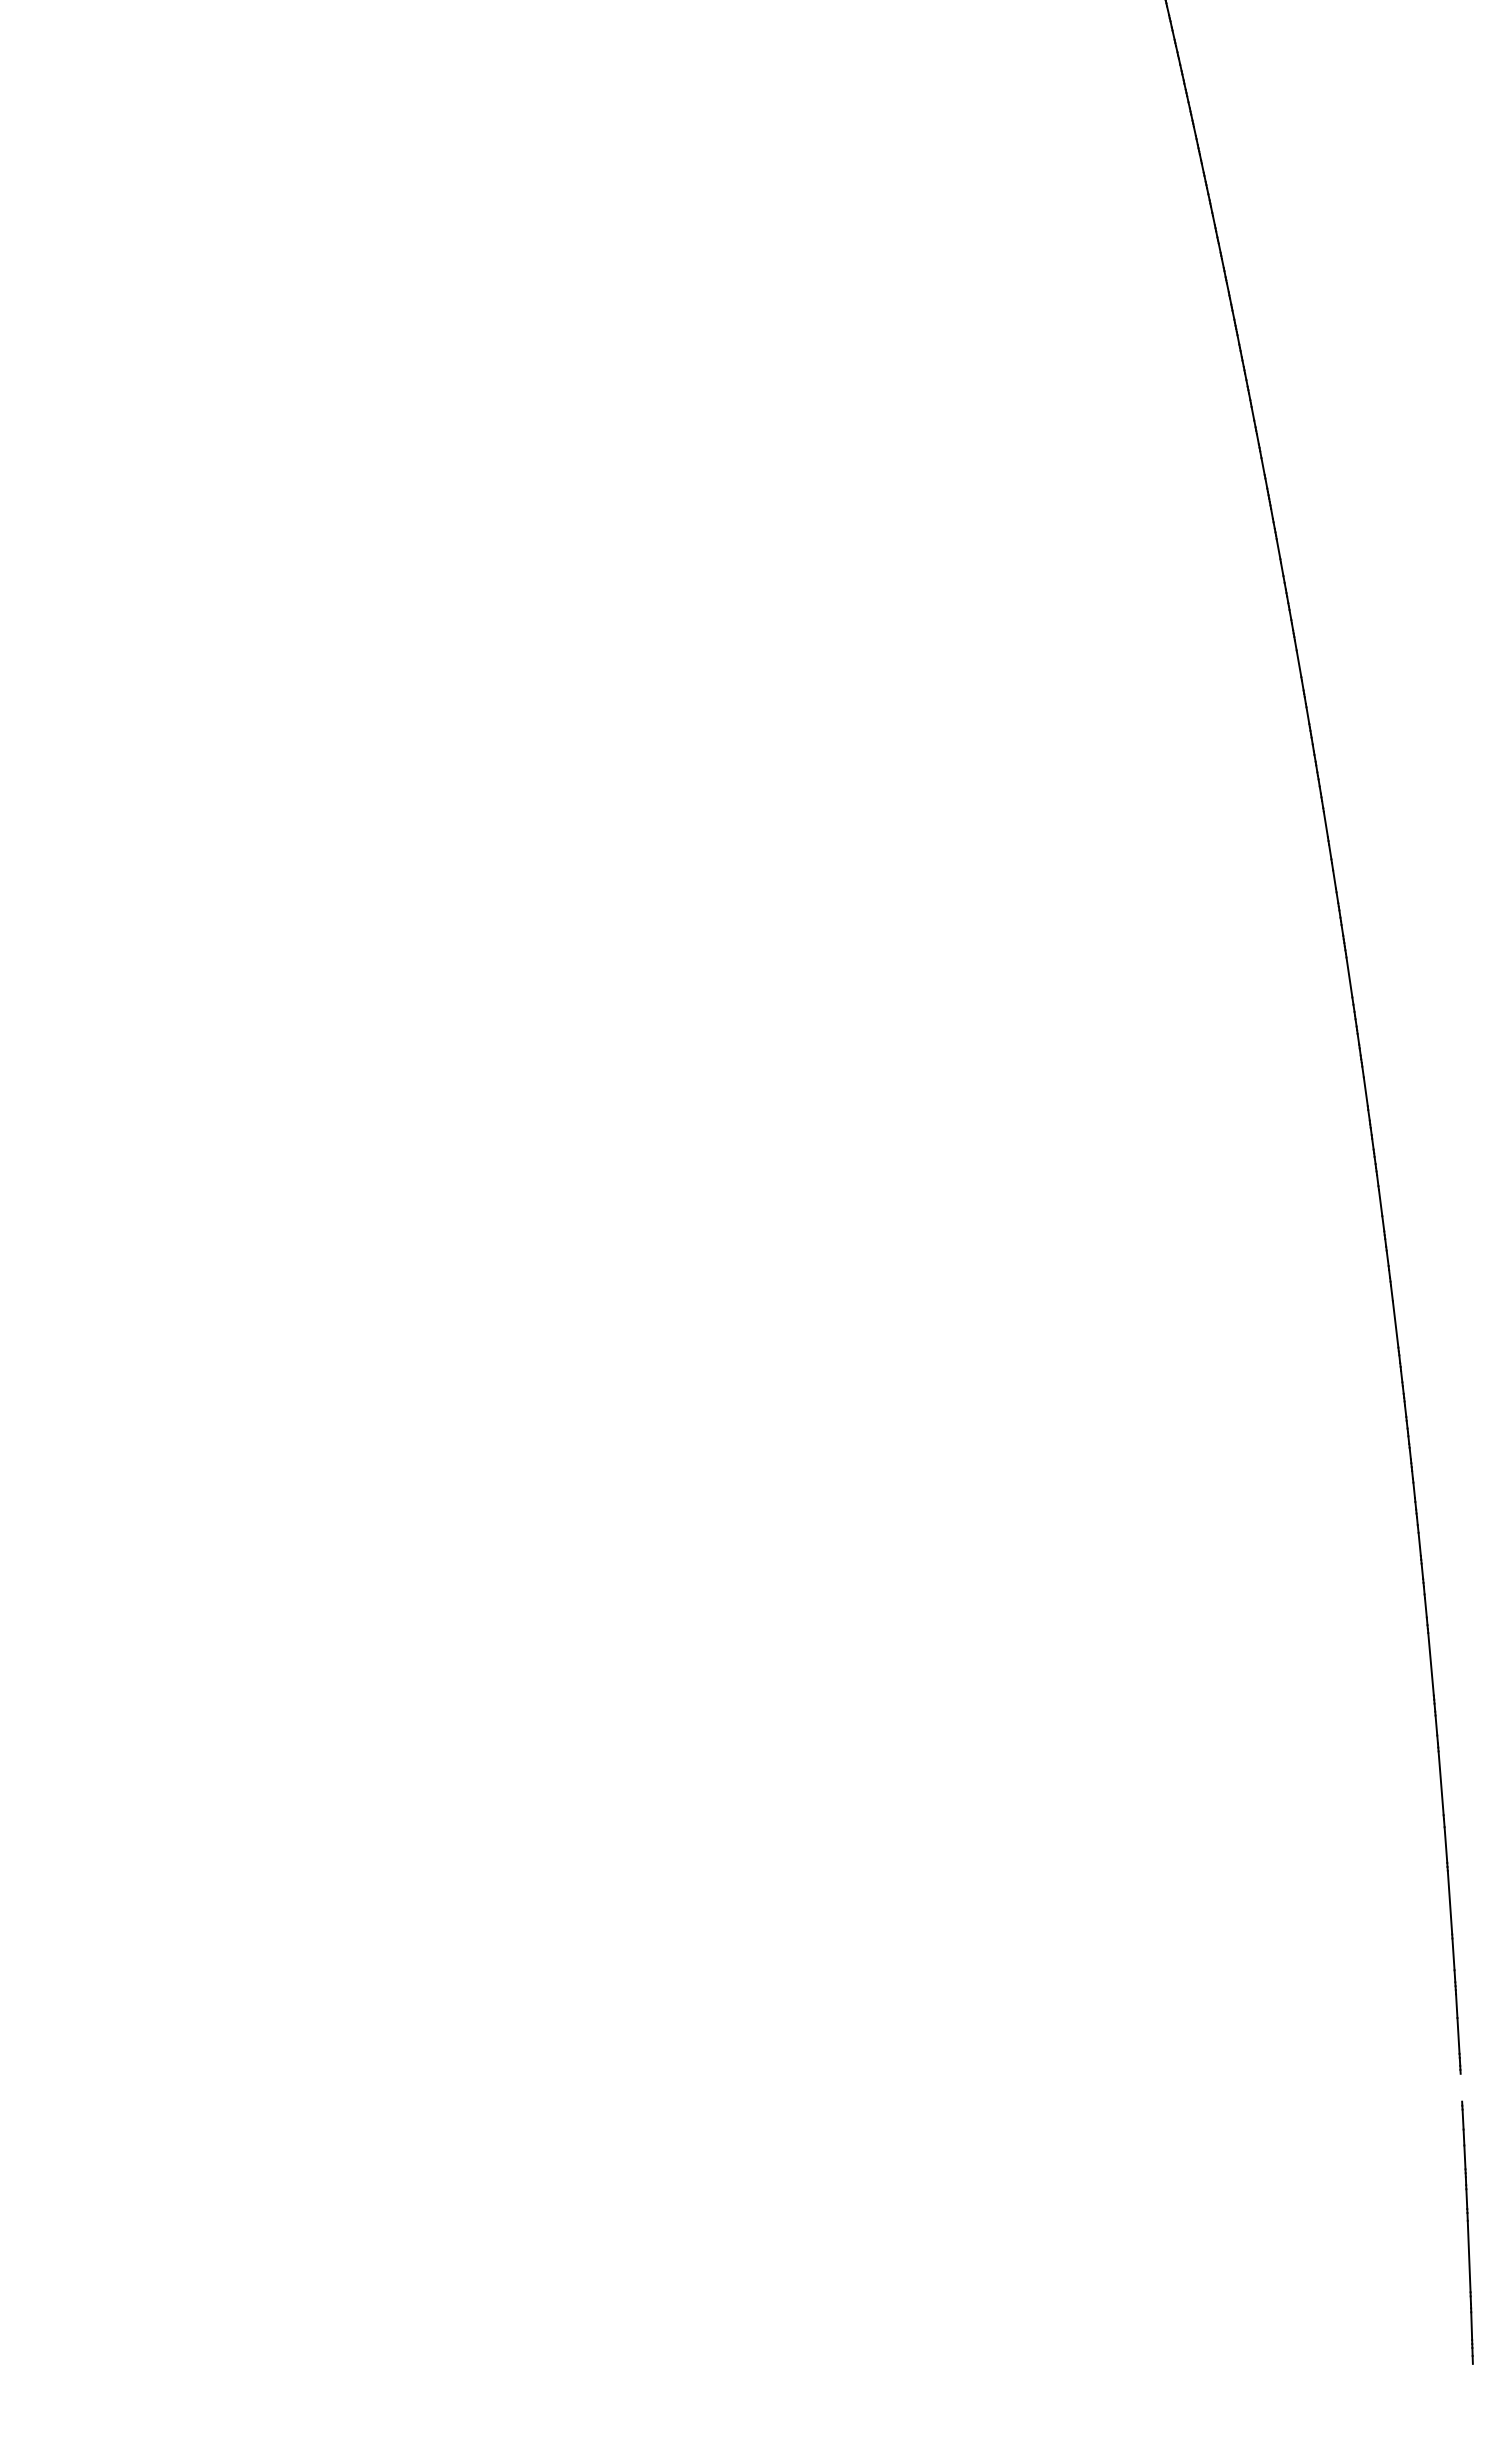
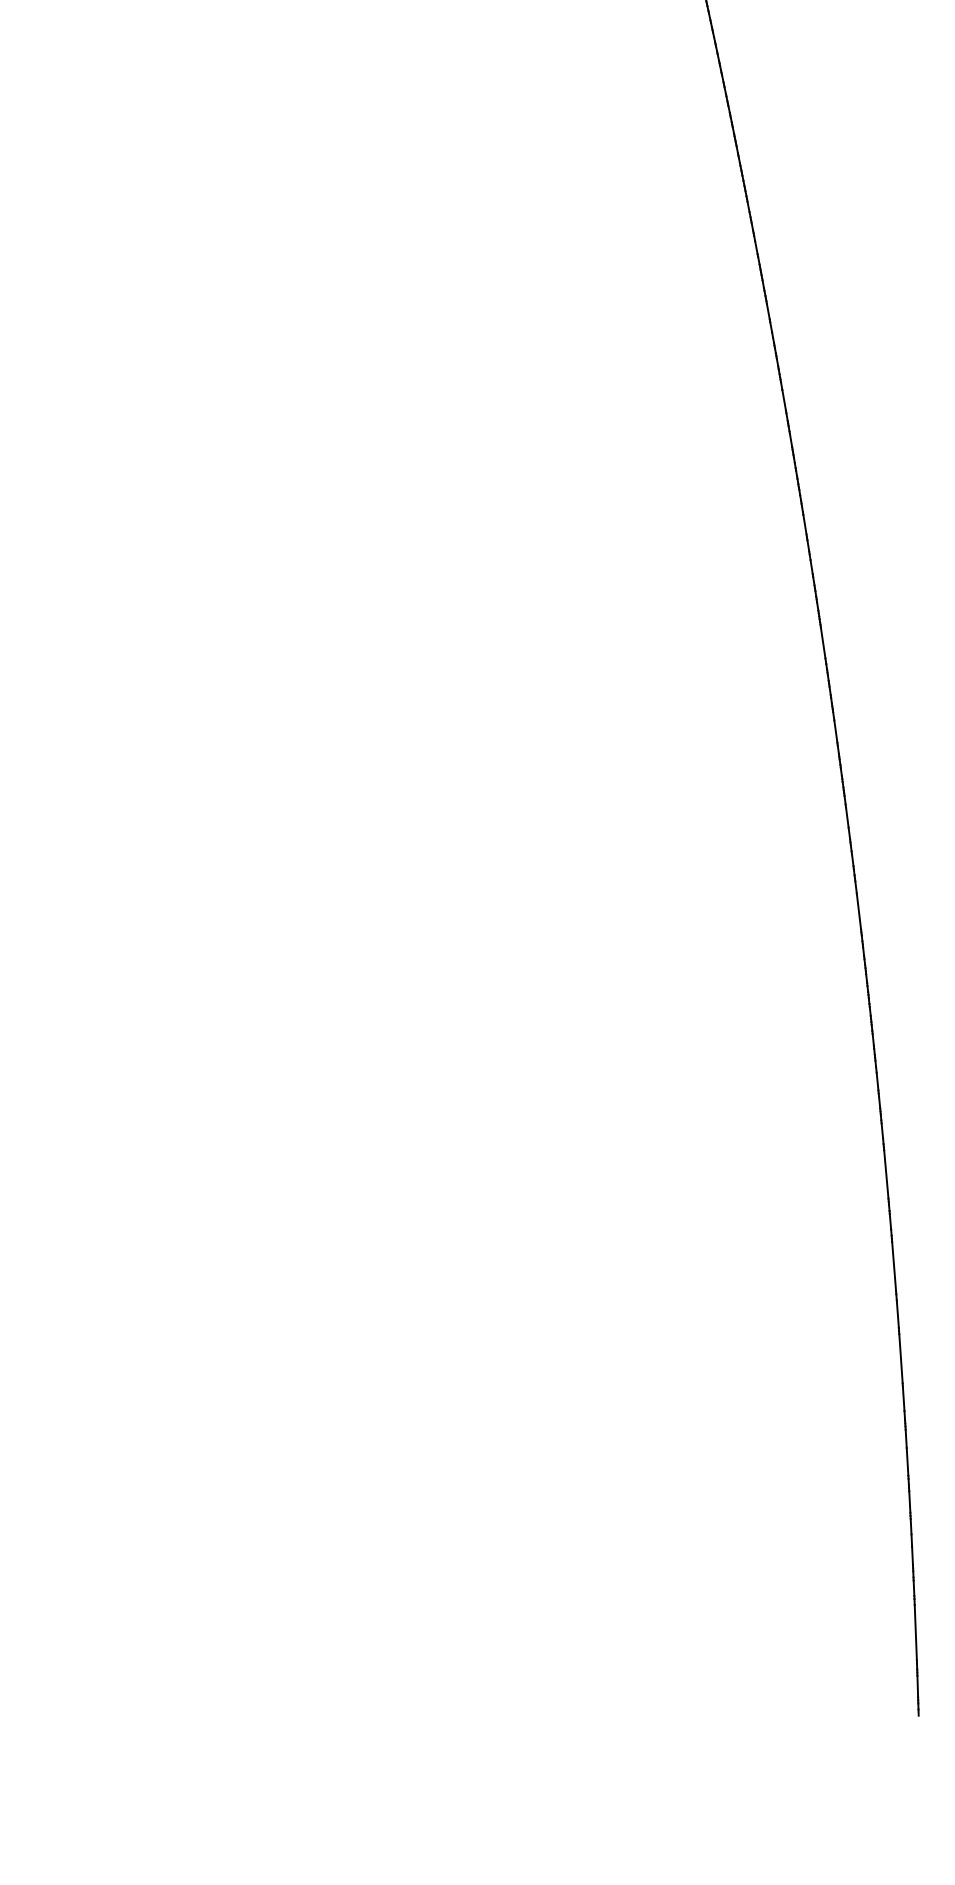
line: (1461, 2087) -> (909, 1501), added

